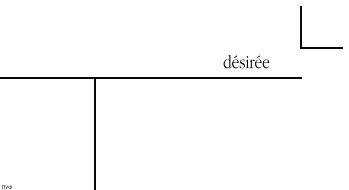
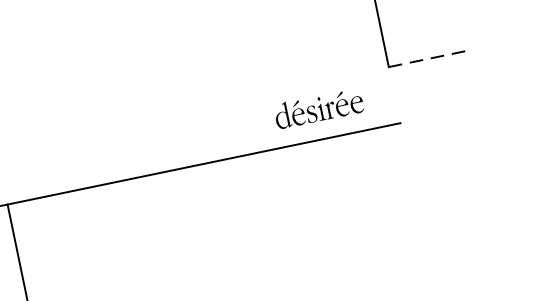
line: (321, 48) -> (428, 59), solid -> dashed
part: (246, 61) -> (319, 108), moved

